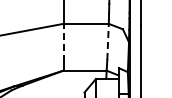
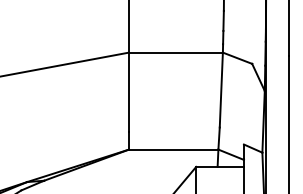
line: (108, 41) -> (222, 89), dashed -> solid
line: (63, 42) -> (128, 91), dashed -> solid

